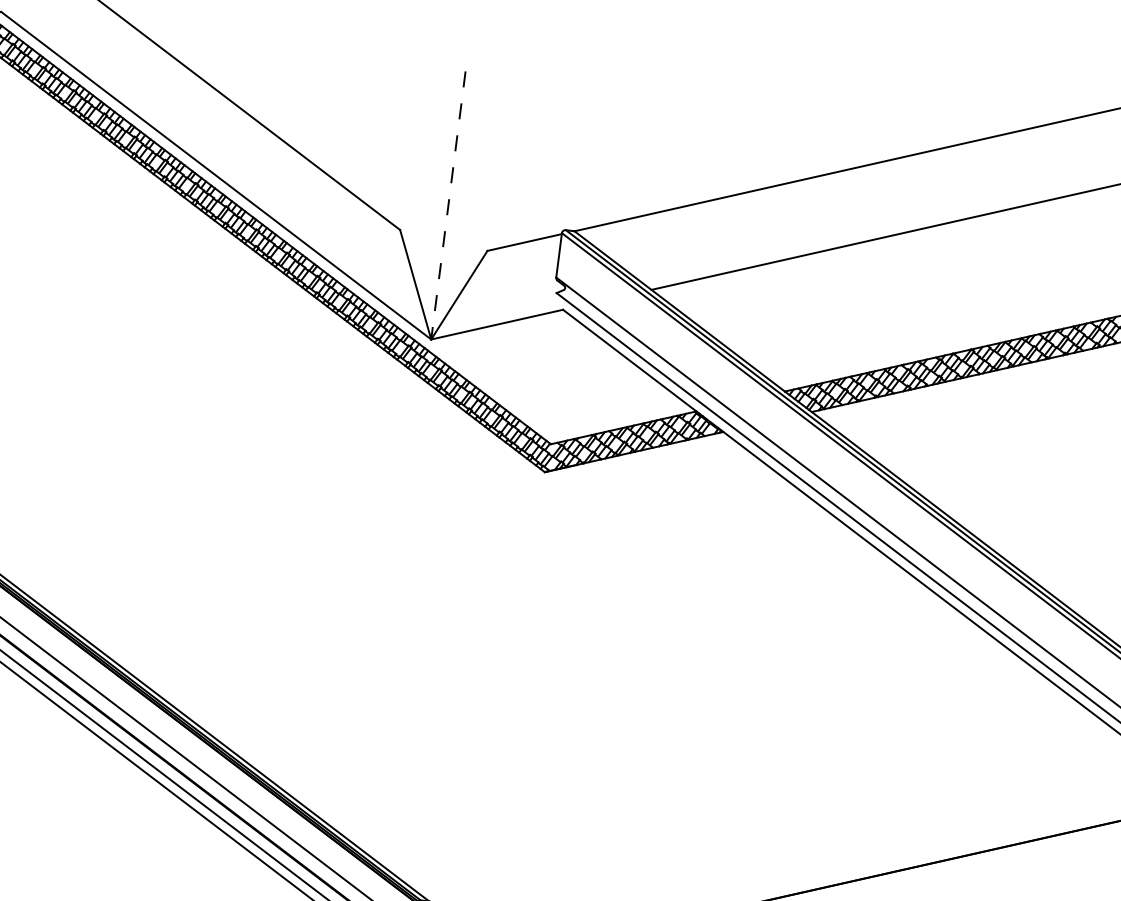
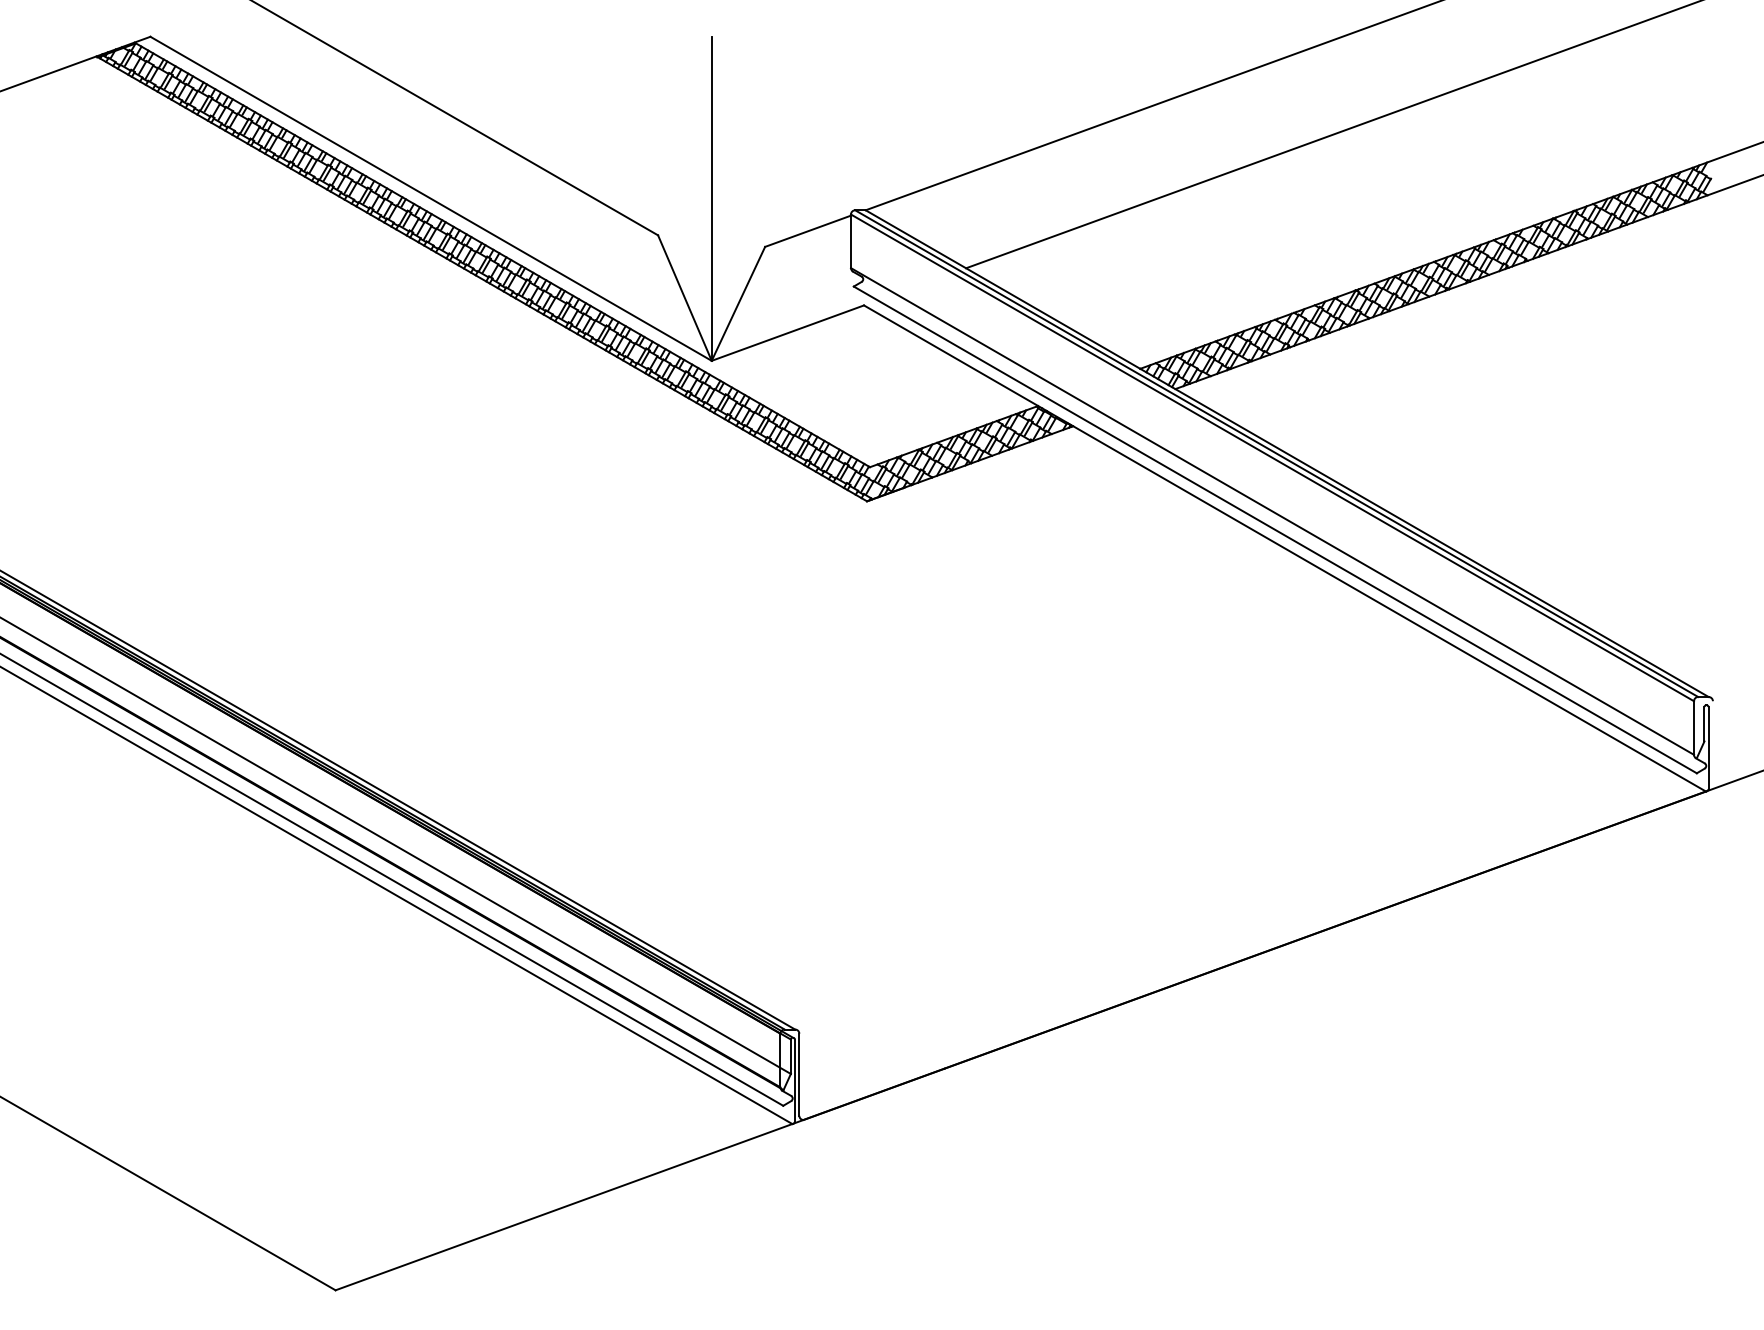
line: (448, 205) -> (711, 199), dashed -> solid

